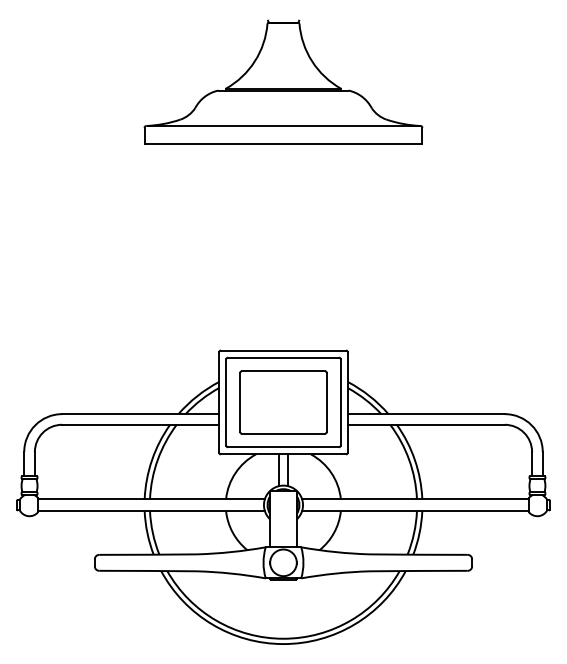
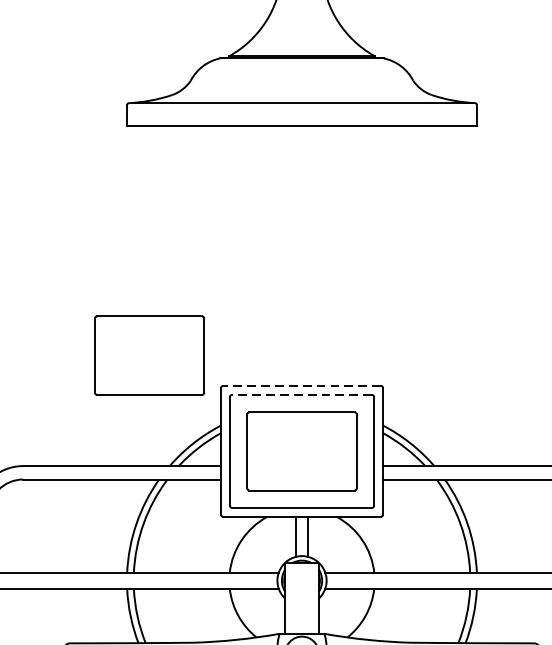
part: (162, 326) -> (149, 355), added
line: (283, 350) -> (302, 385), solid -> dashed
line: (282, 357) -> (300, 394), solid -> dashed

